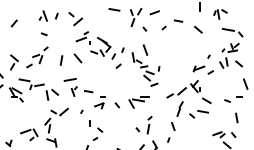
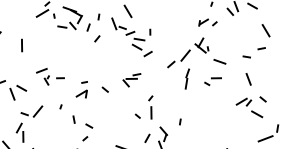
line: (77, 58) -> (42, 38), removed
part: (202, 69) -> (206, 22), size x0.7
part: (78, 87) -> (50, 76), size x0.7
part: (138, 102) -> (131, 80), size x0.7
part: (198, 114) -> (212, 81), size x0.7
line: (236, 117) -> (248, 78), moved
line: (173, 126) -> (183, 103), removed

